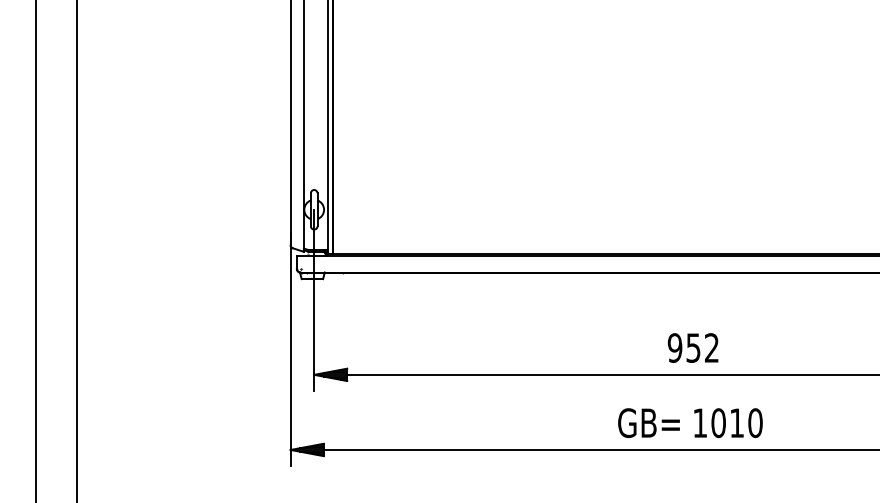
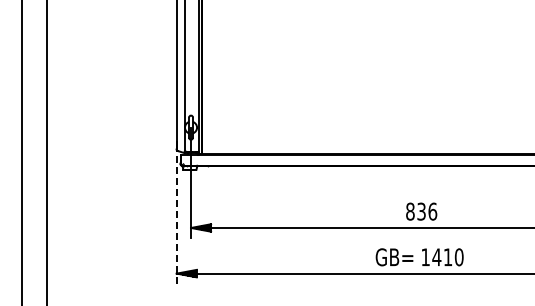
text: (693, 347) -> (421, 211), 952 -> 836
line: (290, 351) -> (176, 213), solid -> dashed
text: (718, 423) -> (436, 257), 1010 -> 1410

